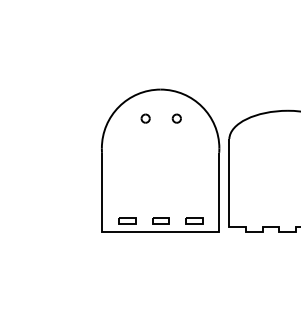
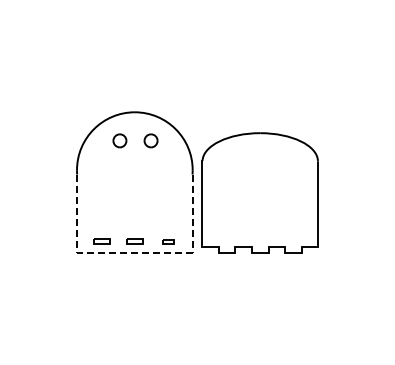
part: (146, 118) -> (120, 140), size x1.6
part: (176, 118) -> (150, 140), size x1.6
part: (194, 220) -> (168, 241), size x0.7
line: (160, 231) -> (134, 252), solid -> dashed

